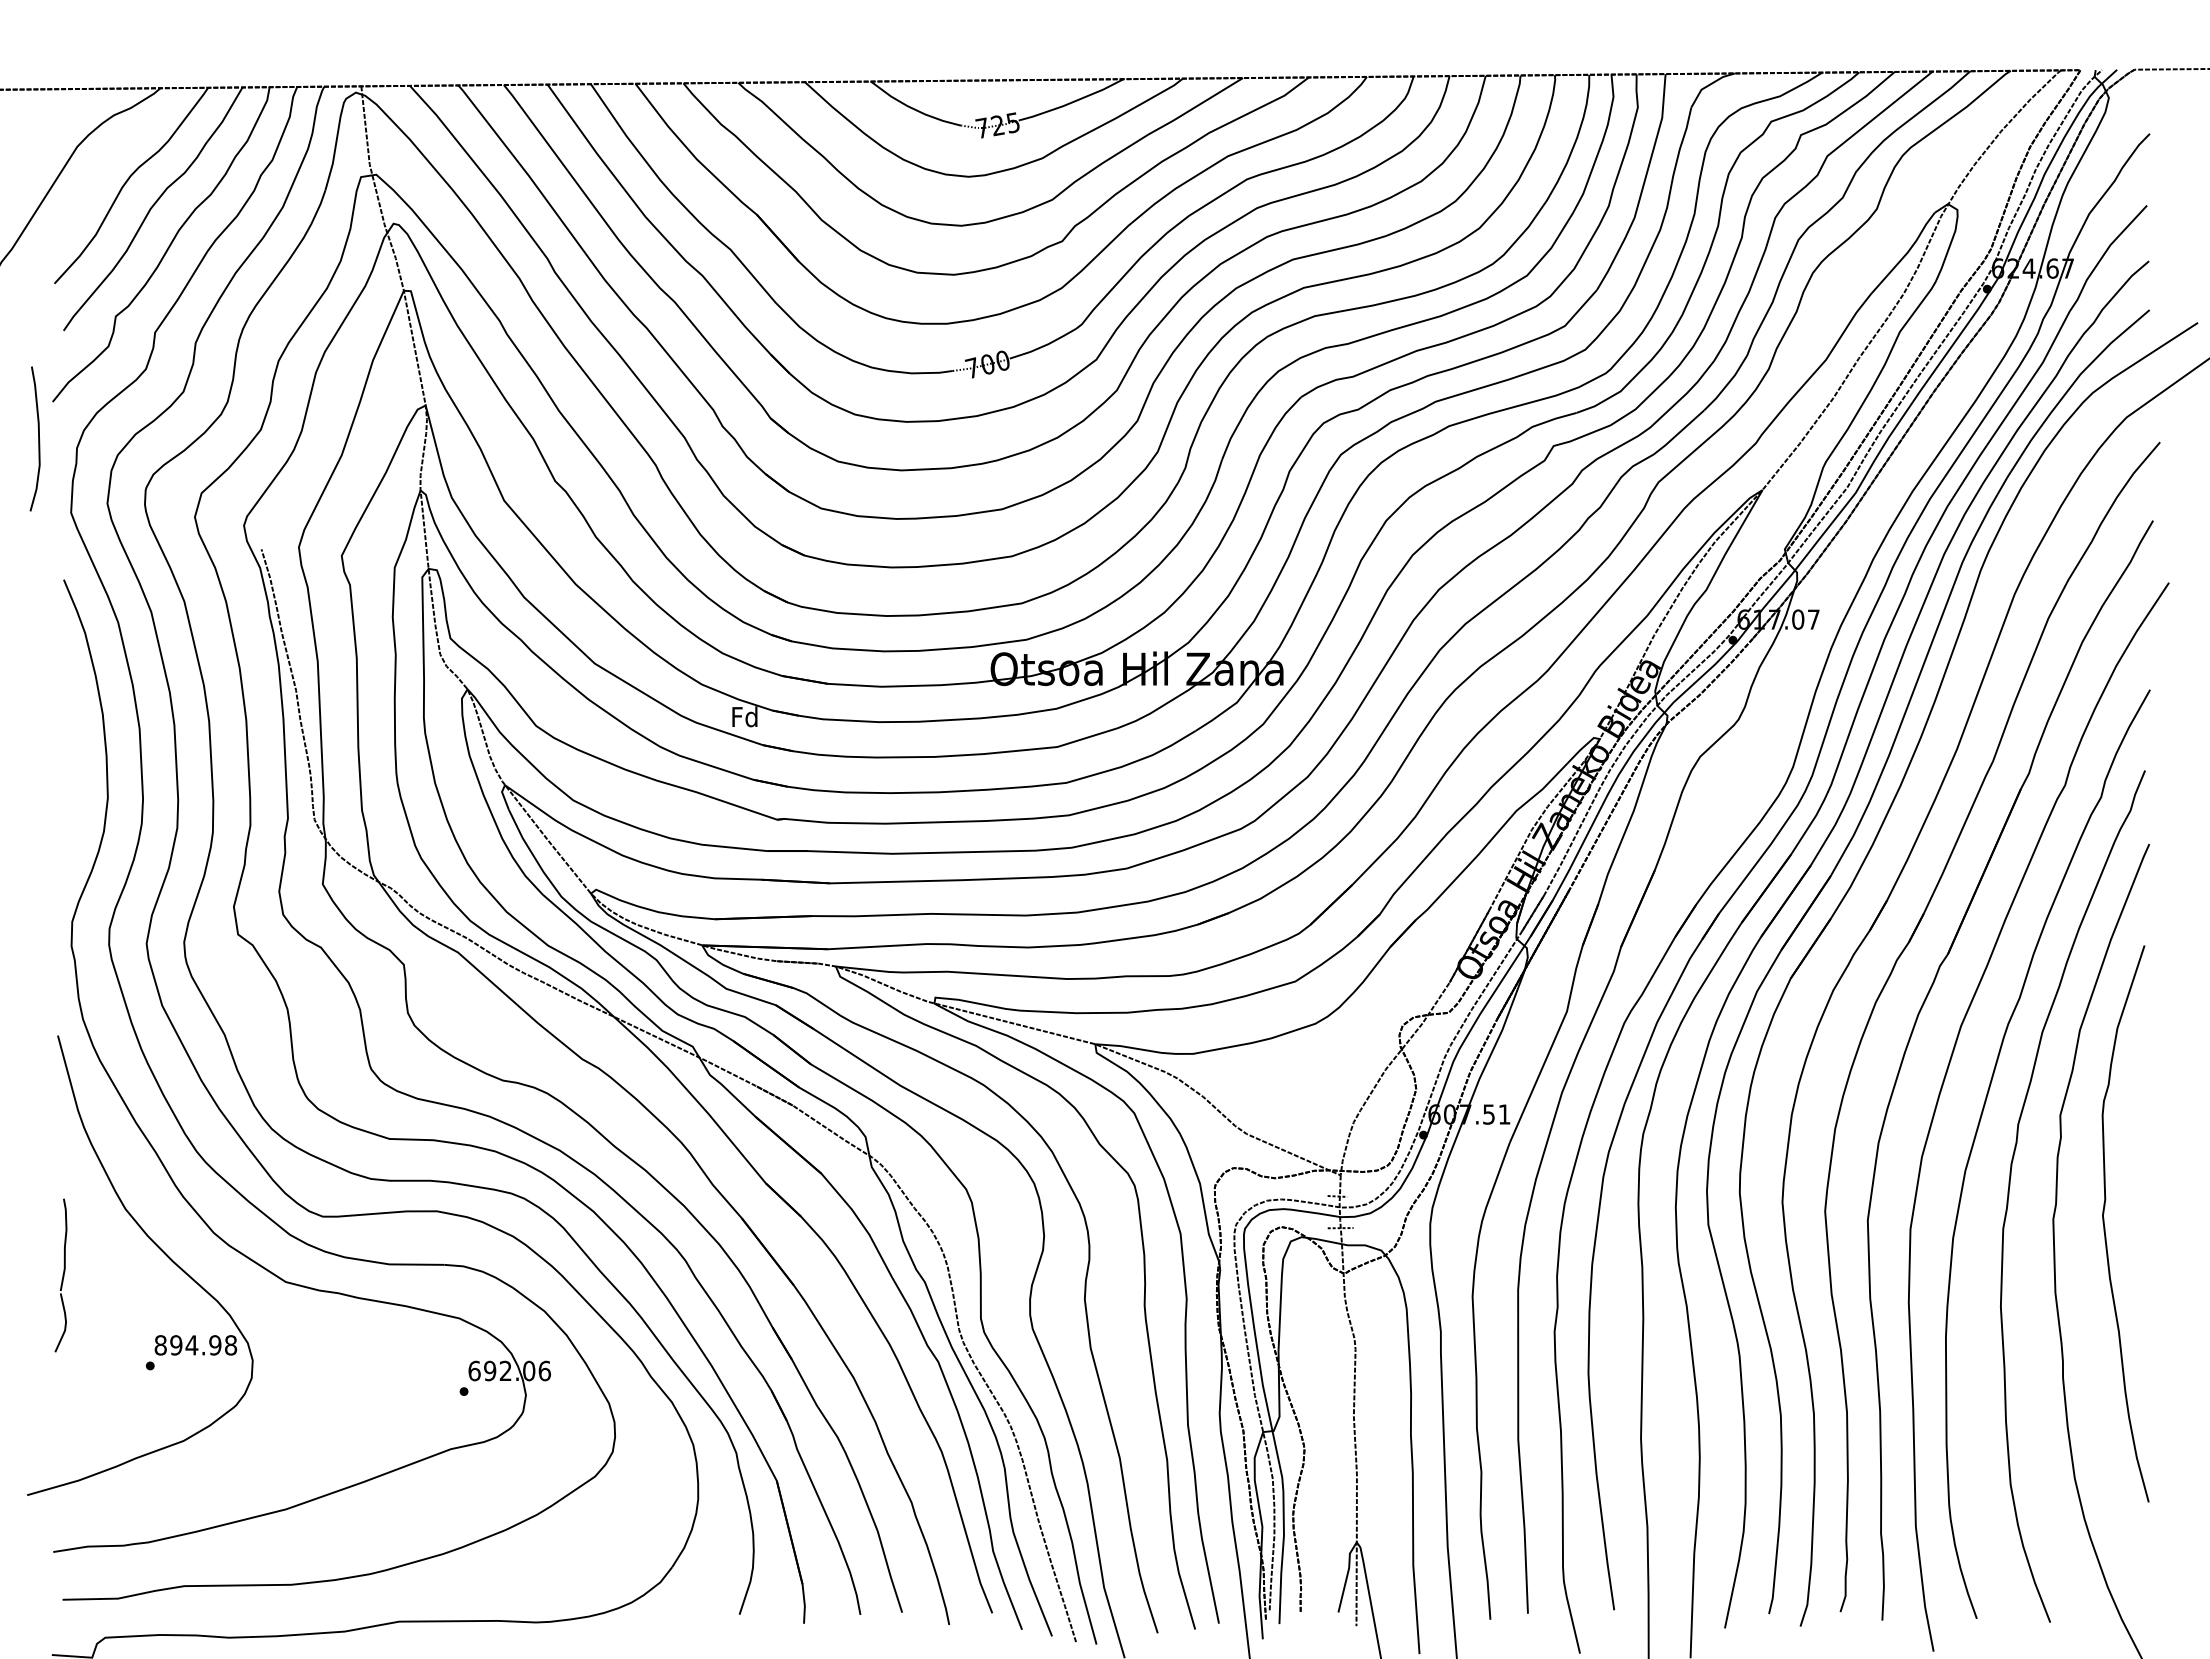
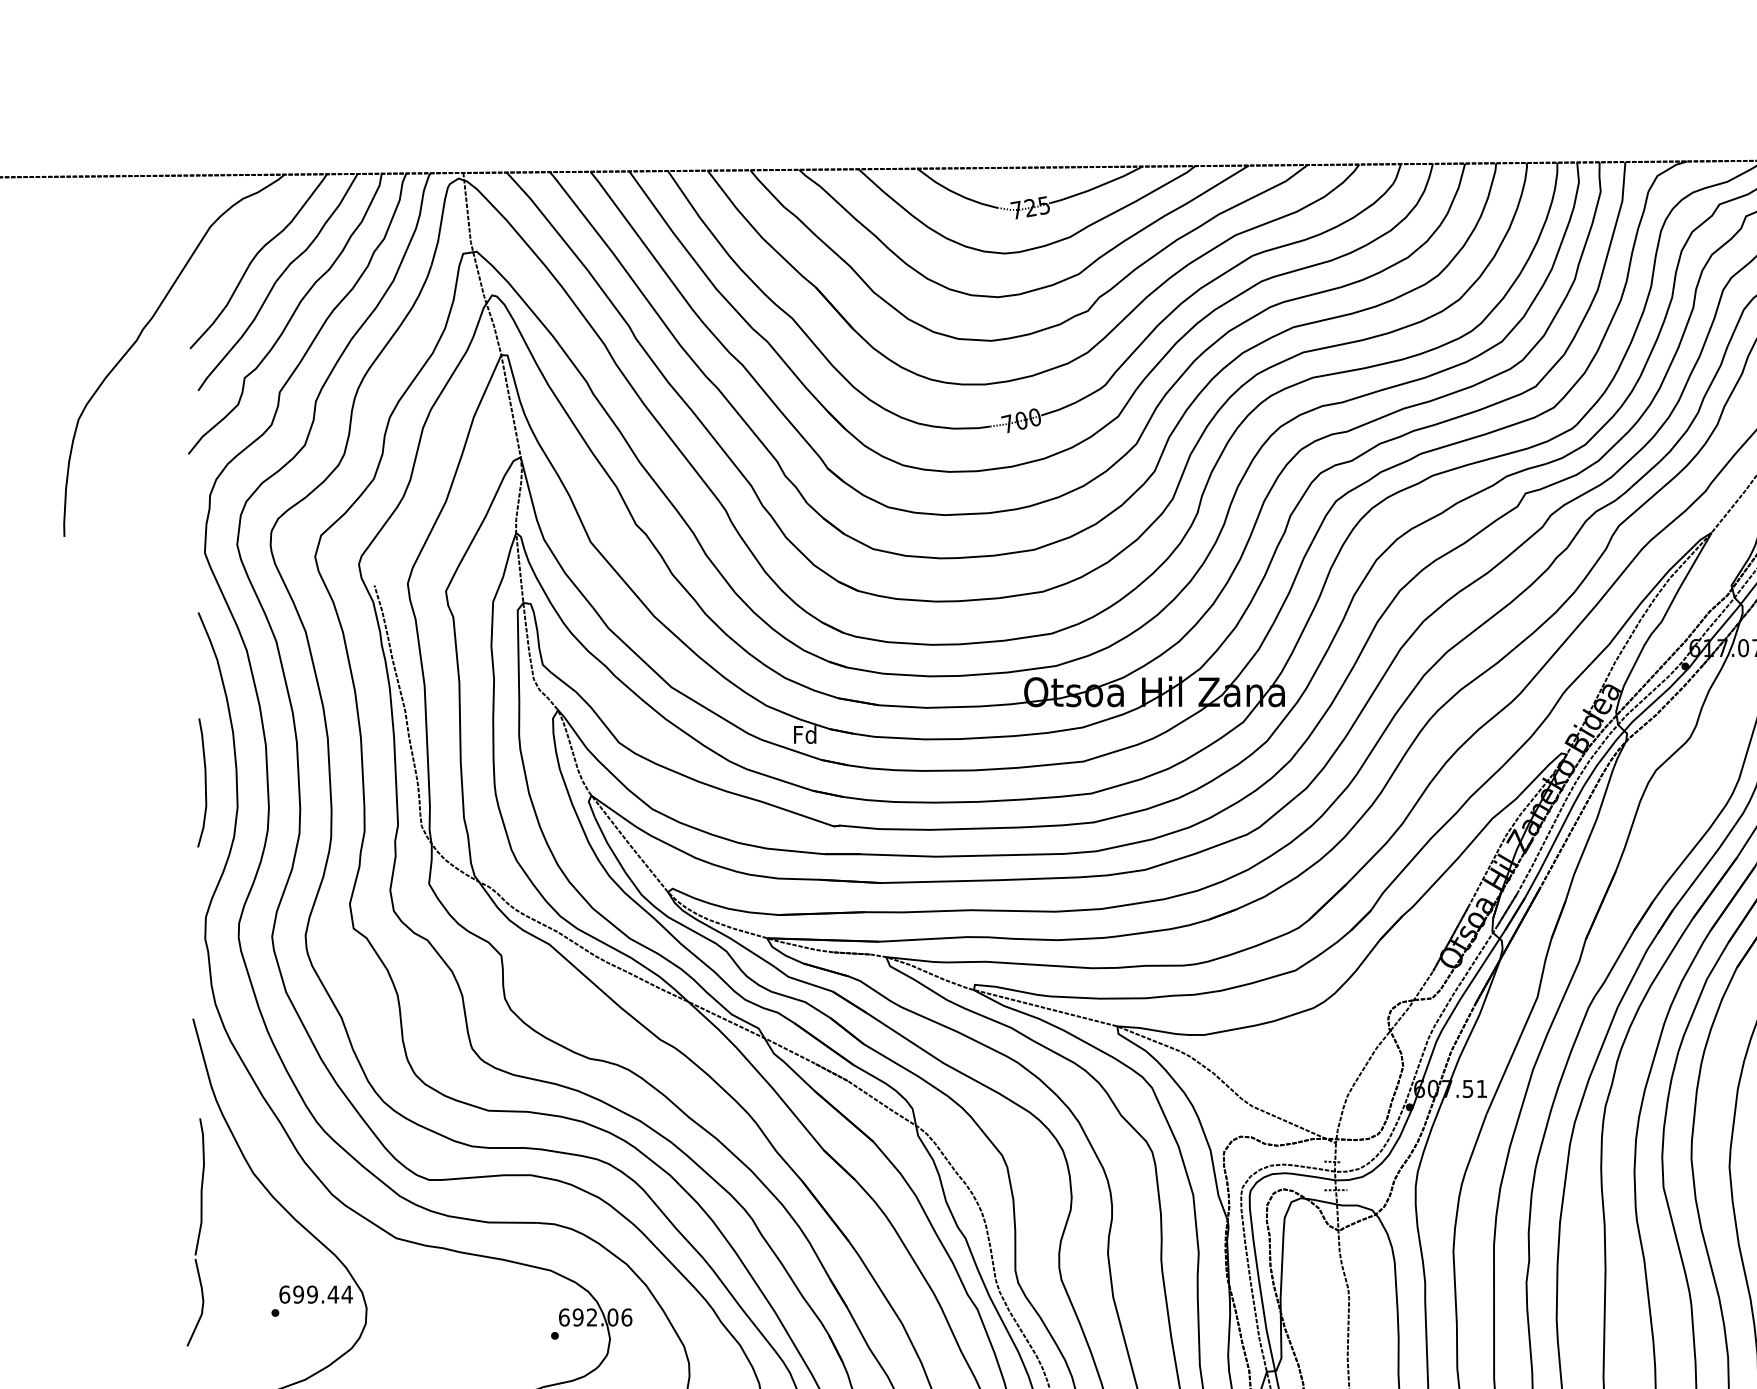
curve: (38, 438) -> (205, 782), moved
part: (60, 1275) -> (195, 1232), size x1.67
text: (195, 1345) -> (315, 1294), 894.98 -> 699.44

